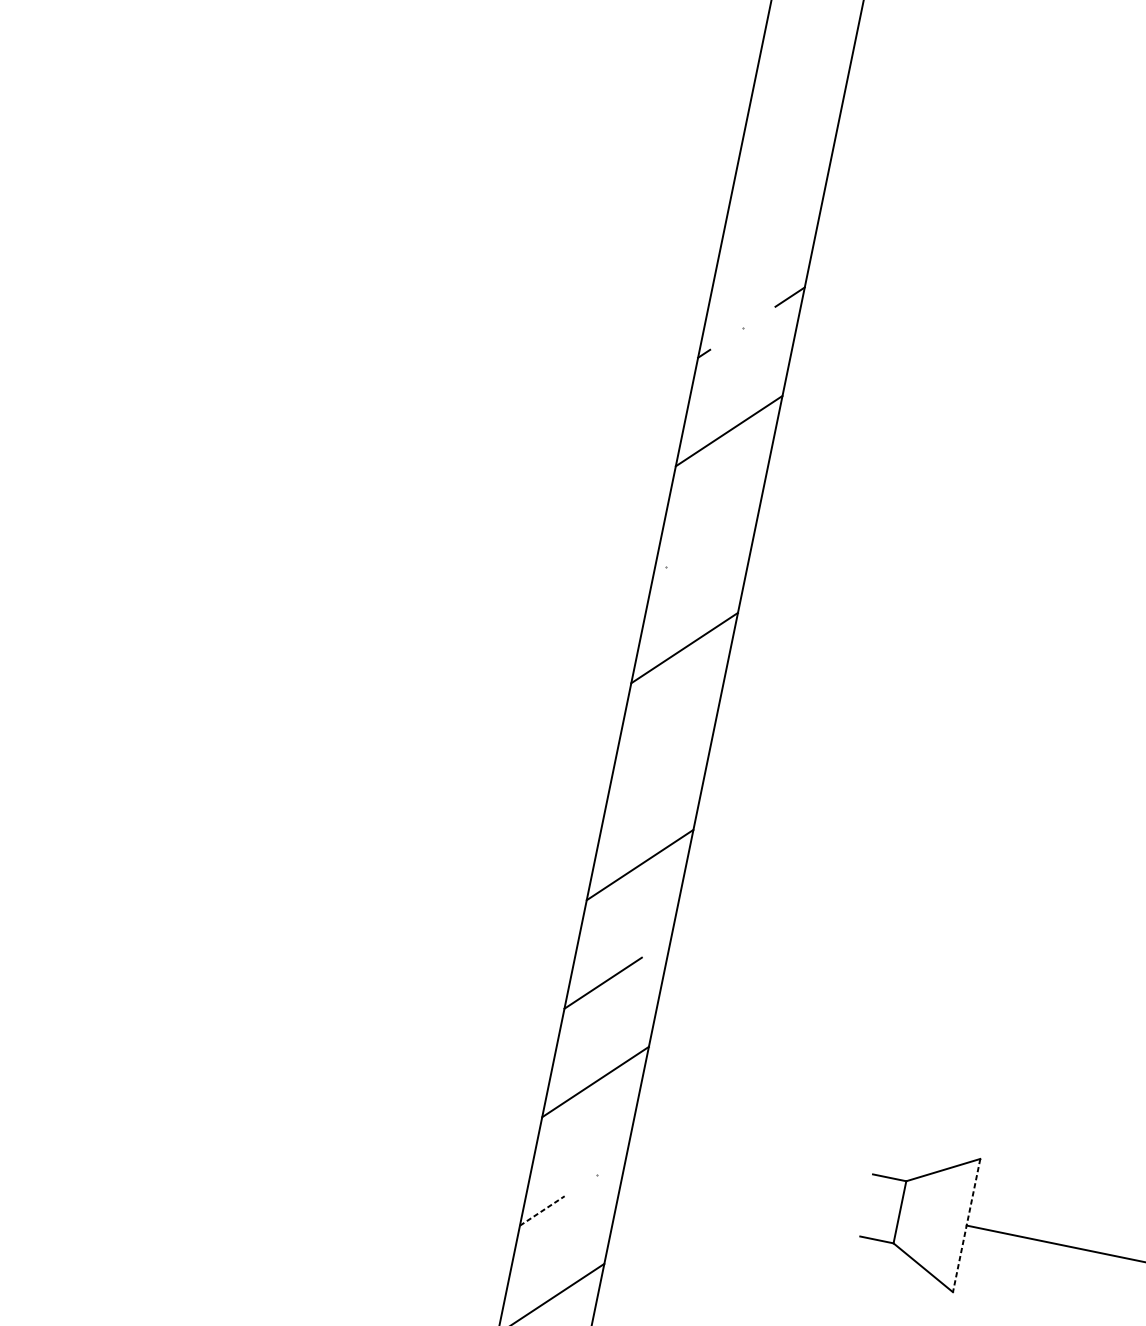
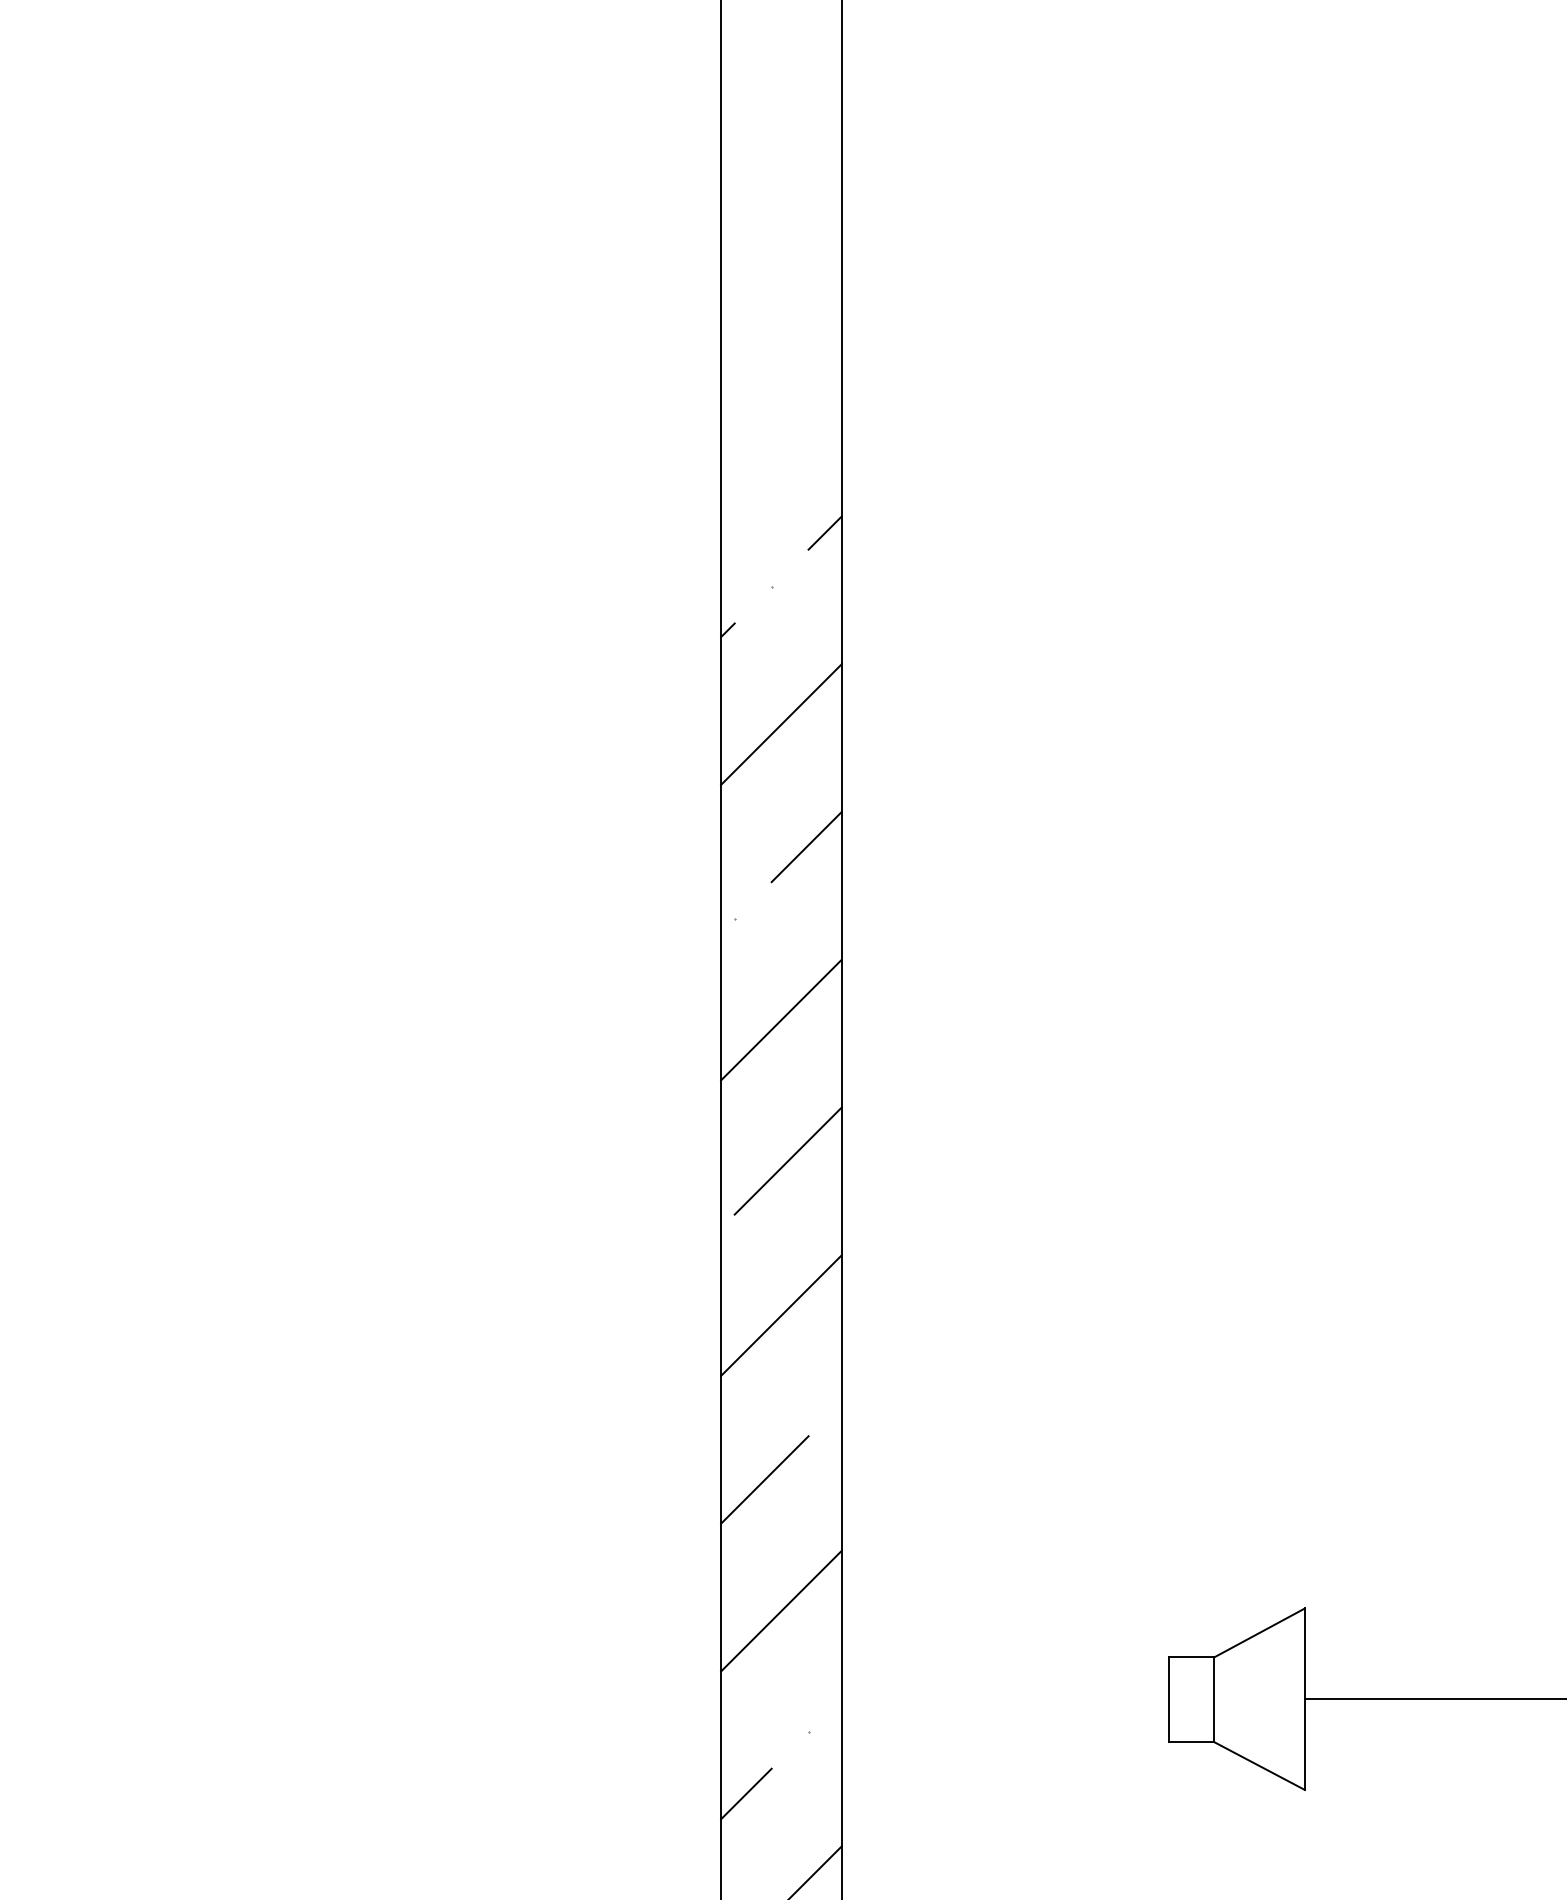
line: (729, 525) -> (806, 847), added
line: (667, 752) -> (787, 1160), added
line: (866, 1205) -> (1168, 1699), added
line: (542, 1211) -> (746, 1794), dashed -> solid
line: (966, 1225) -> (1304, 1699), dashed -> solid

